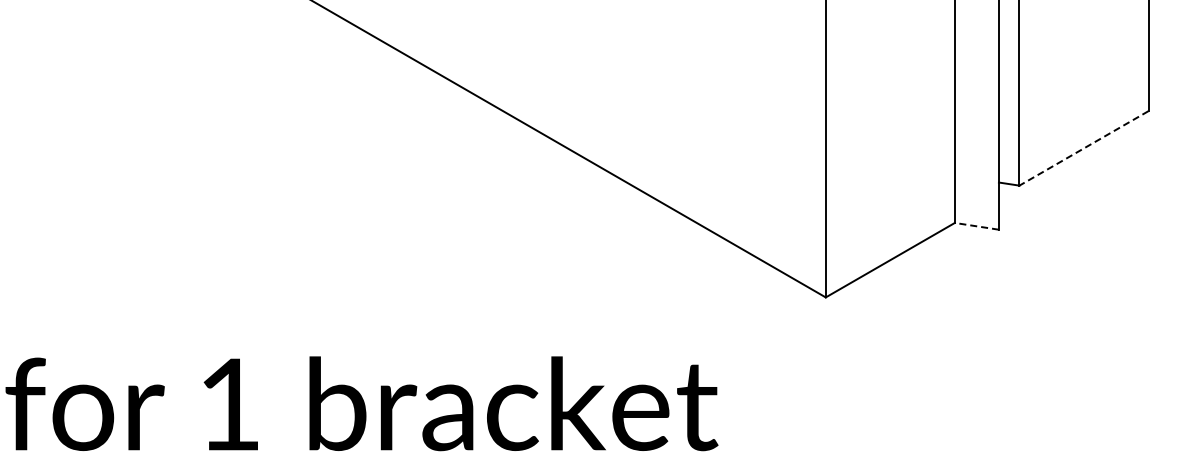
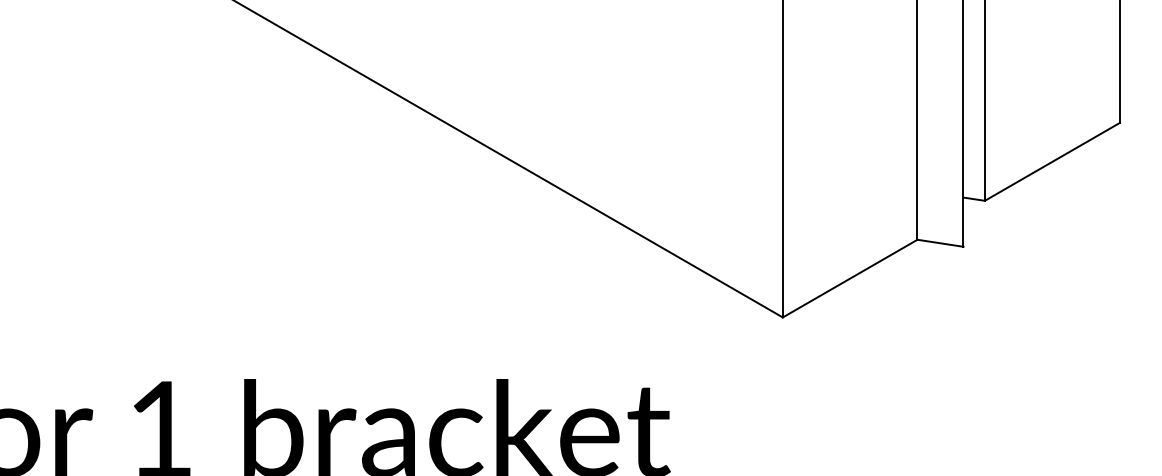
line: (1083, 148) -> (1051, 162), dashed -> solid
line: (976, 226) -> (940, 243), dashed -> solid

